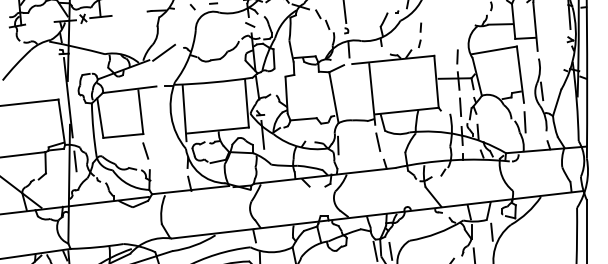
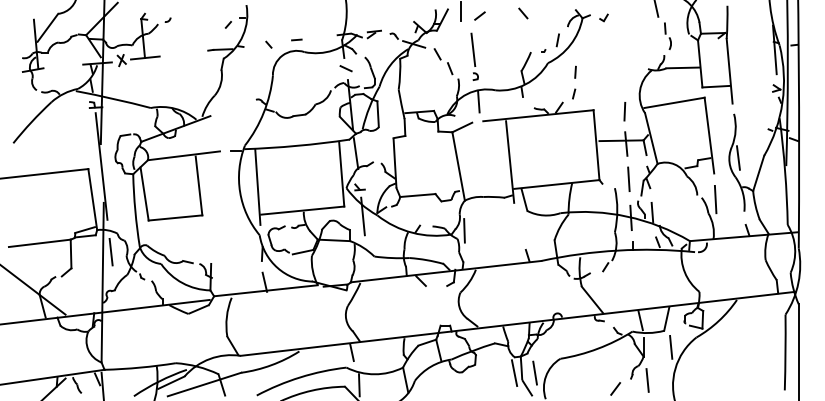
line: (164, 52) -> (230, 105), removed
line: (377, 142) -> (517, 226), removed
line: (145, 150) -> (205, 237), removed

